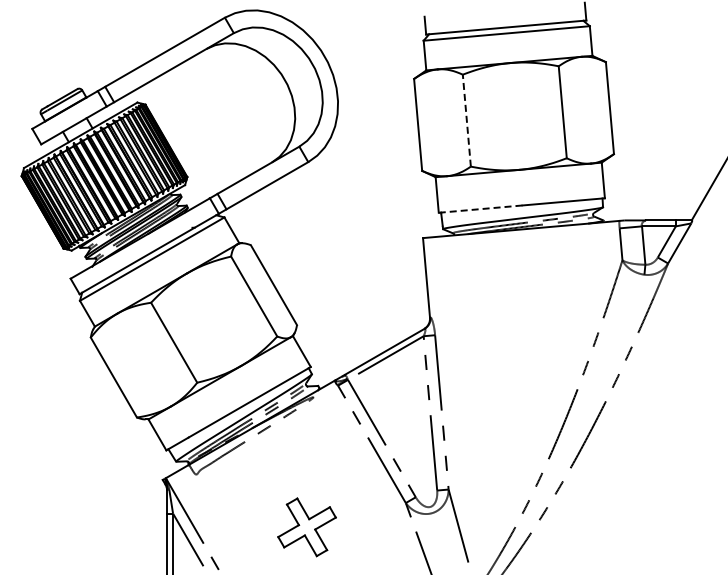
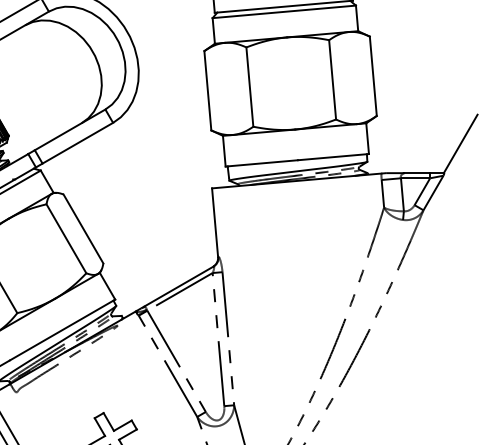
line: (466, 120) -> (249, 86), dashed -> solid
line: (481, 209) -> (262, 163), dashed -> solid

